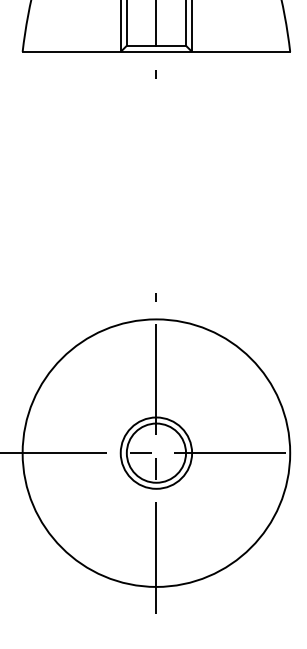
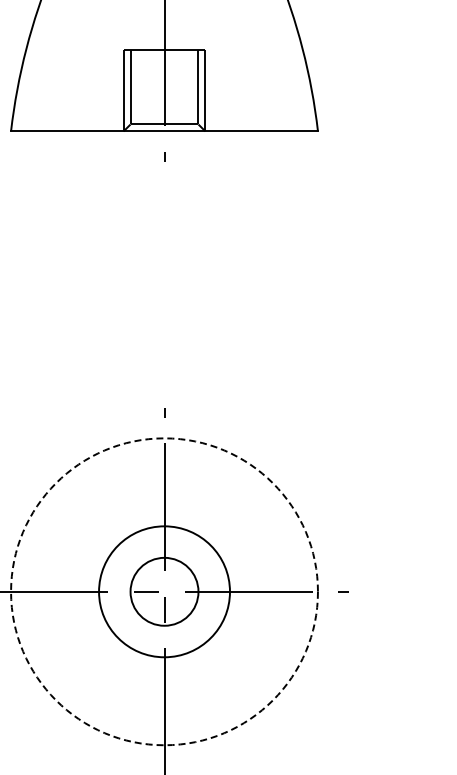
circle: (156, 452) -> (164, 591), size x1.6
circle: (156, 452) -> (164, 591), solid -> dashed

